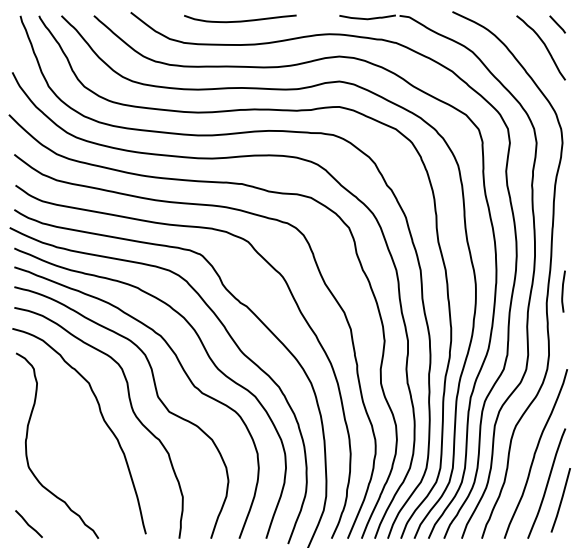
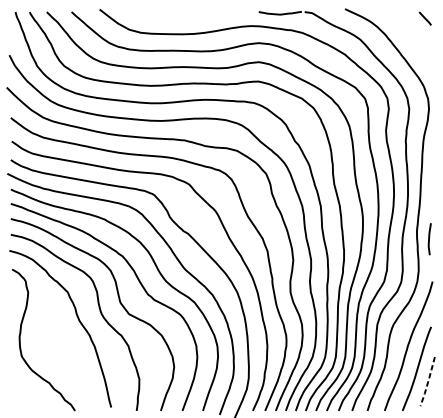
curve: (240, 20) -> (183, 15), removed
curve: (544, 46) -> (415, 35), removed
line: (563, 291) -> (429, 239), moved
line: (561, 501) -> (428, 382), solid -> dashed
line: (28, 523) -> (21, 399), removed

